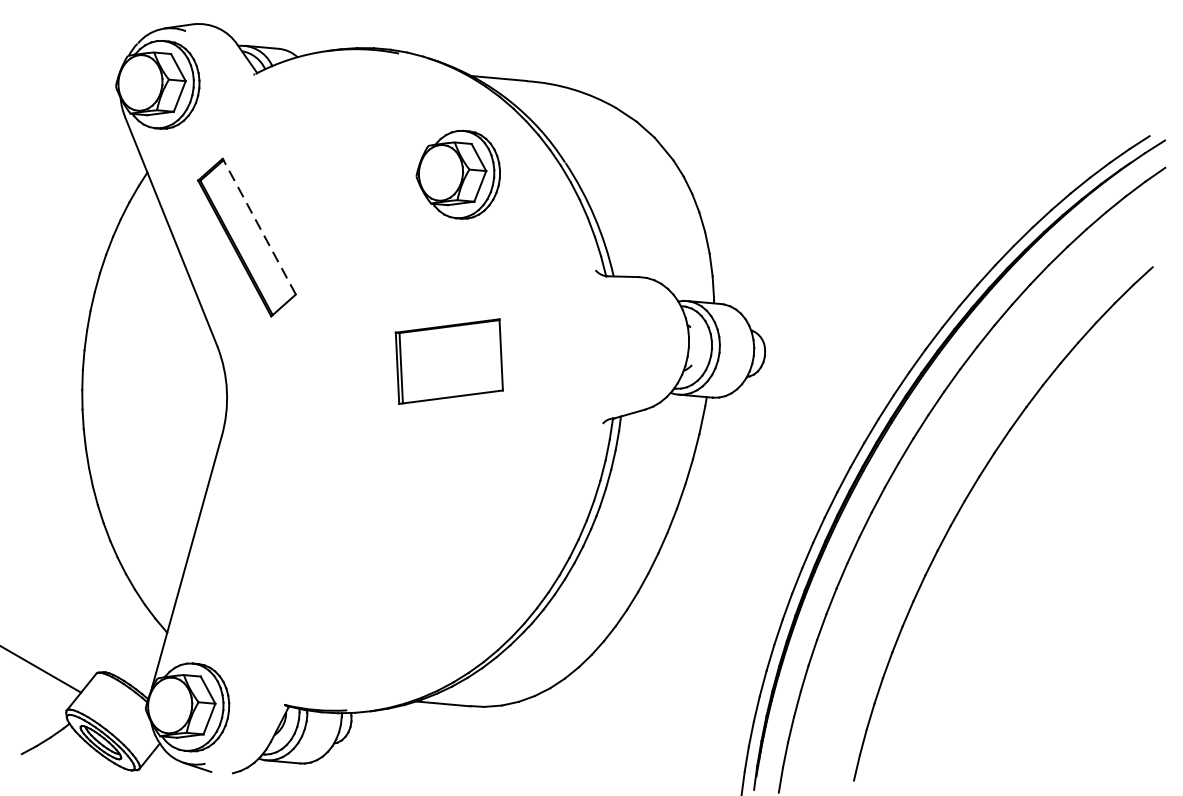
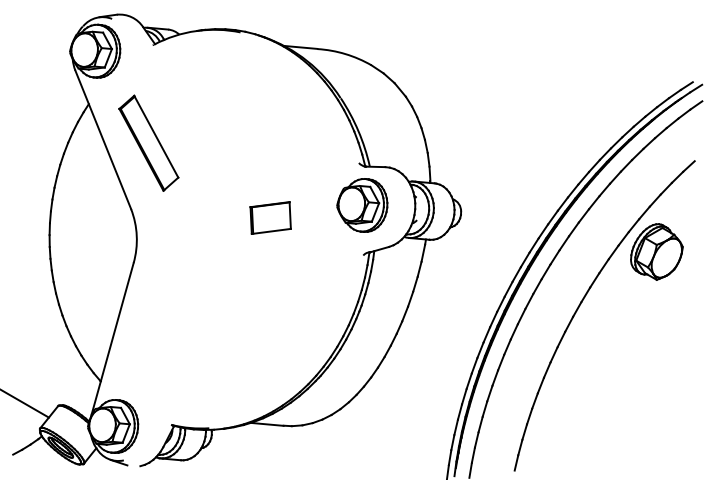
part: (458, 174) -> (362, 205), moved
line: (259, 226) -> (156, 136), dashed -> solid
part: (448, 360) -> (270, 217), size x0.62
part: (1089, 417) -> (656, 251), added

